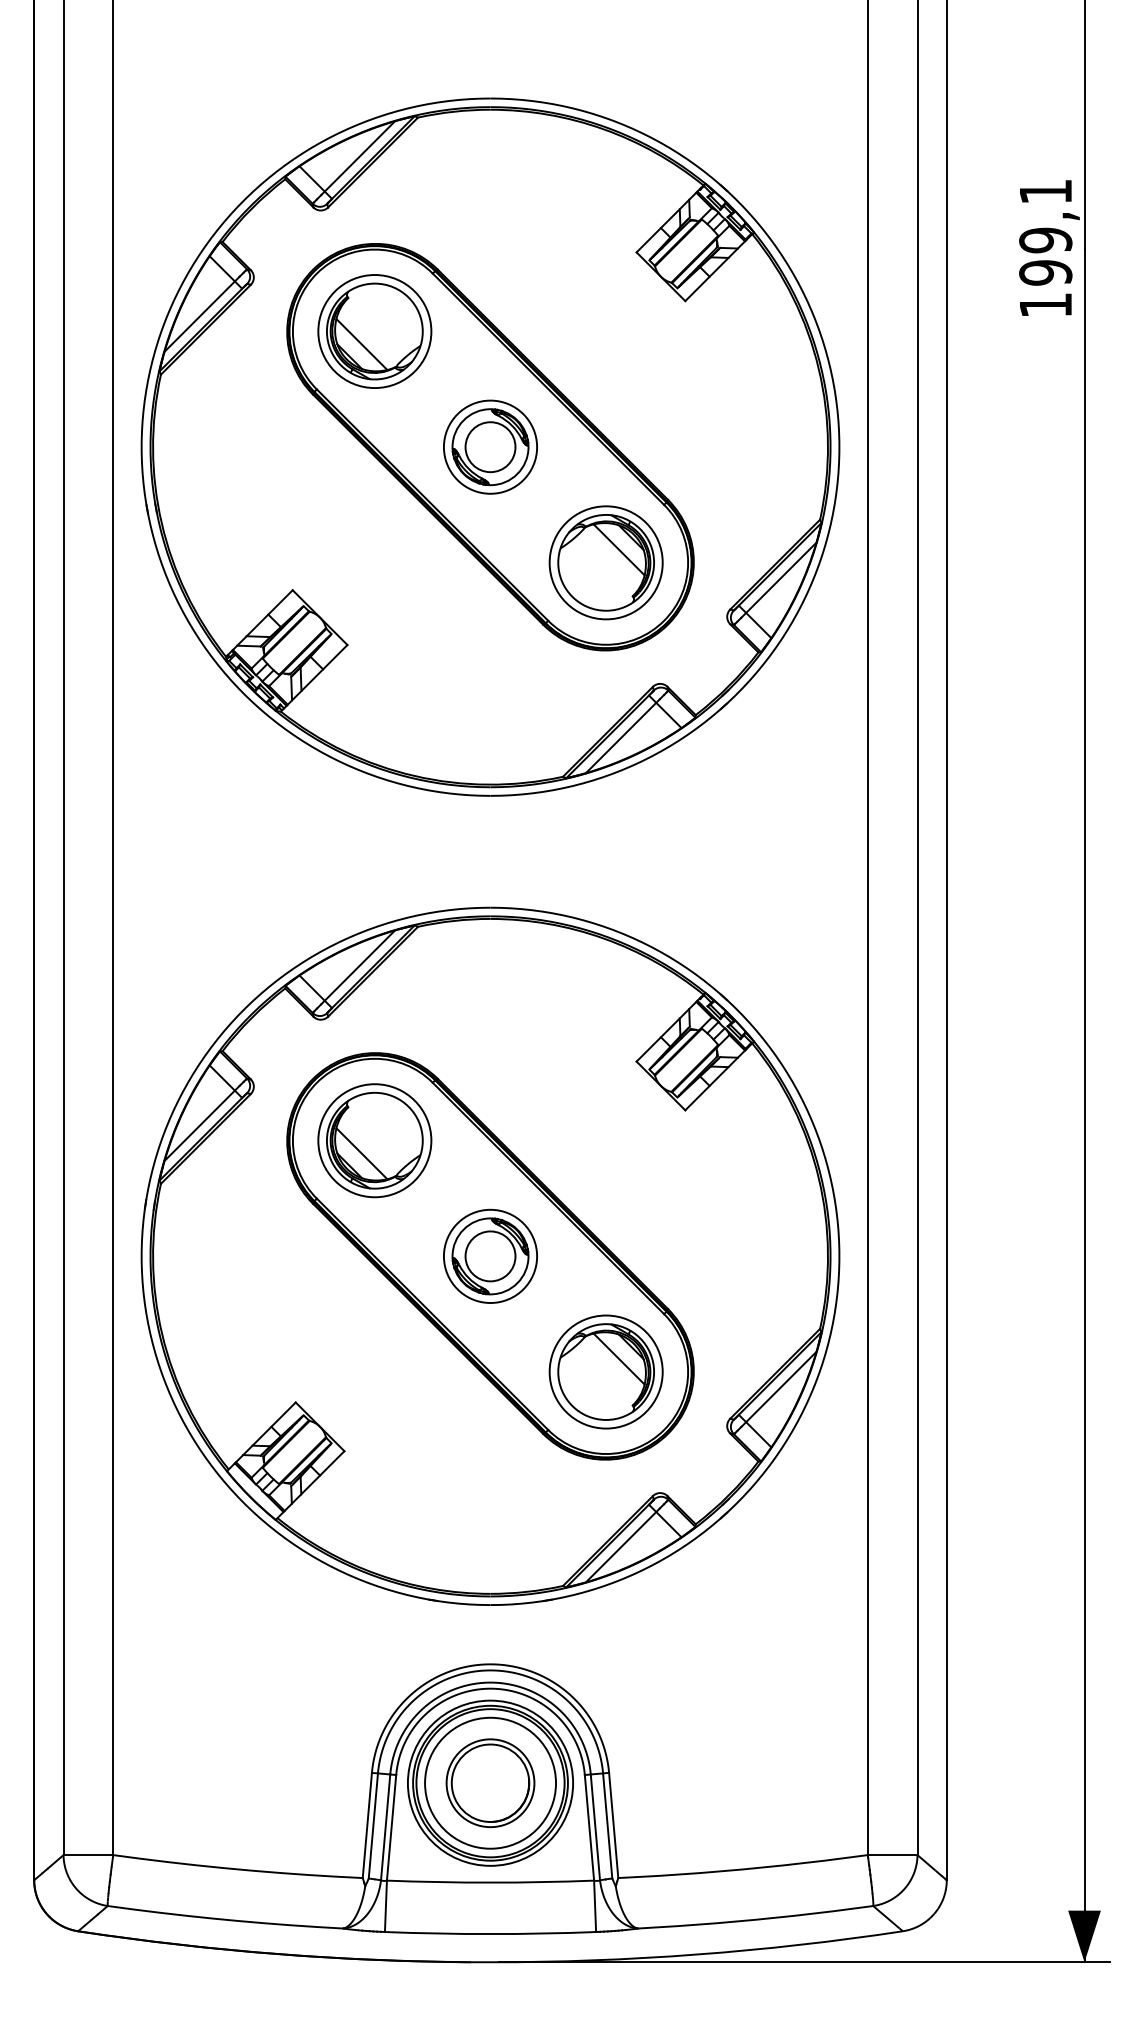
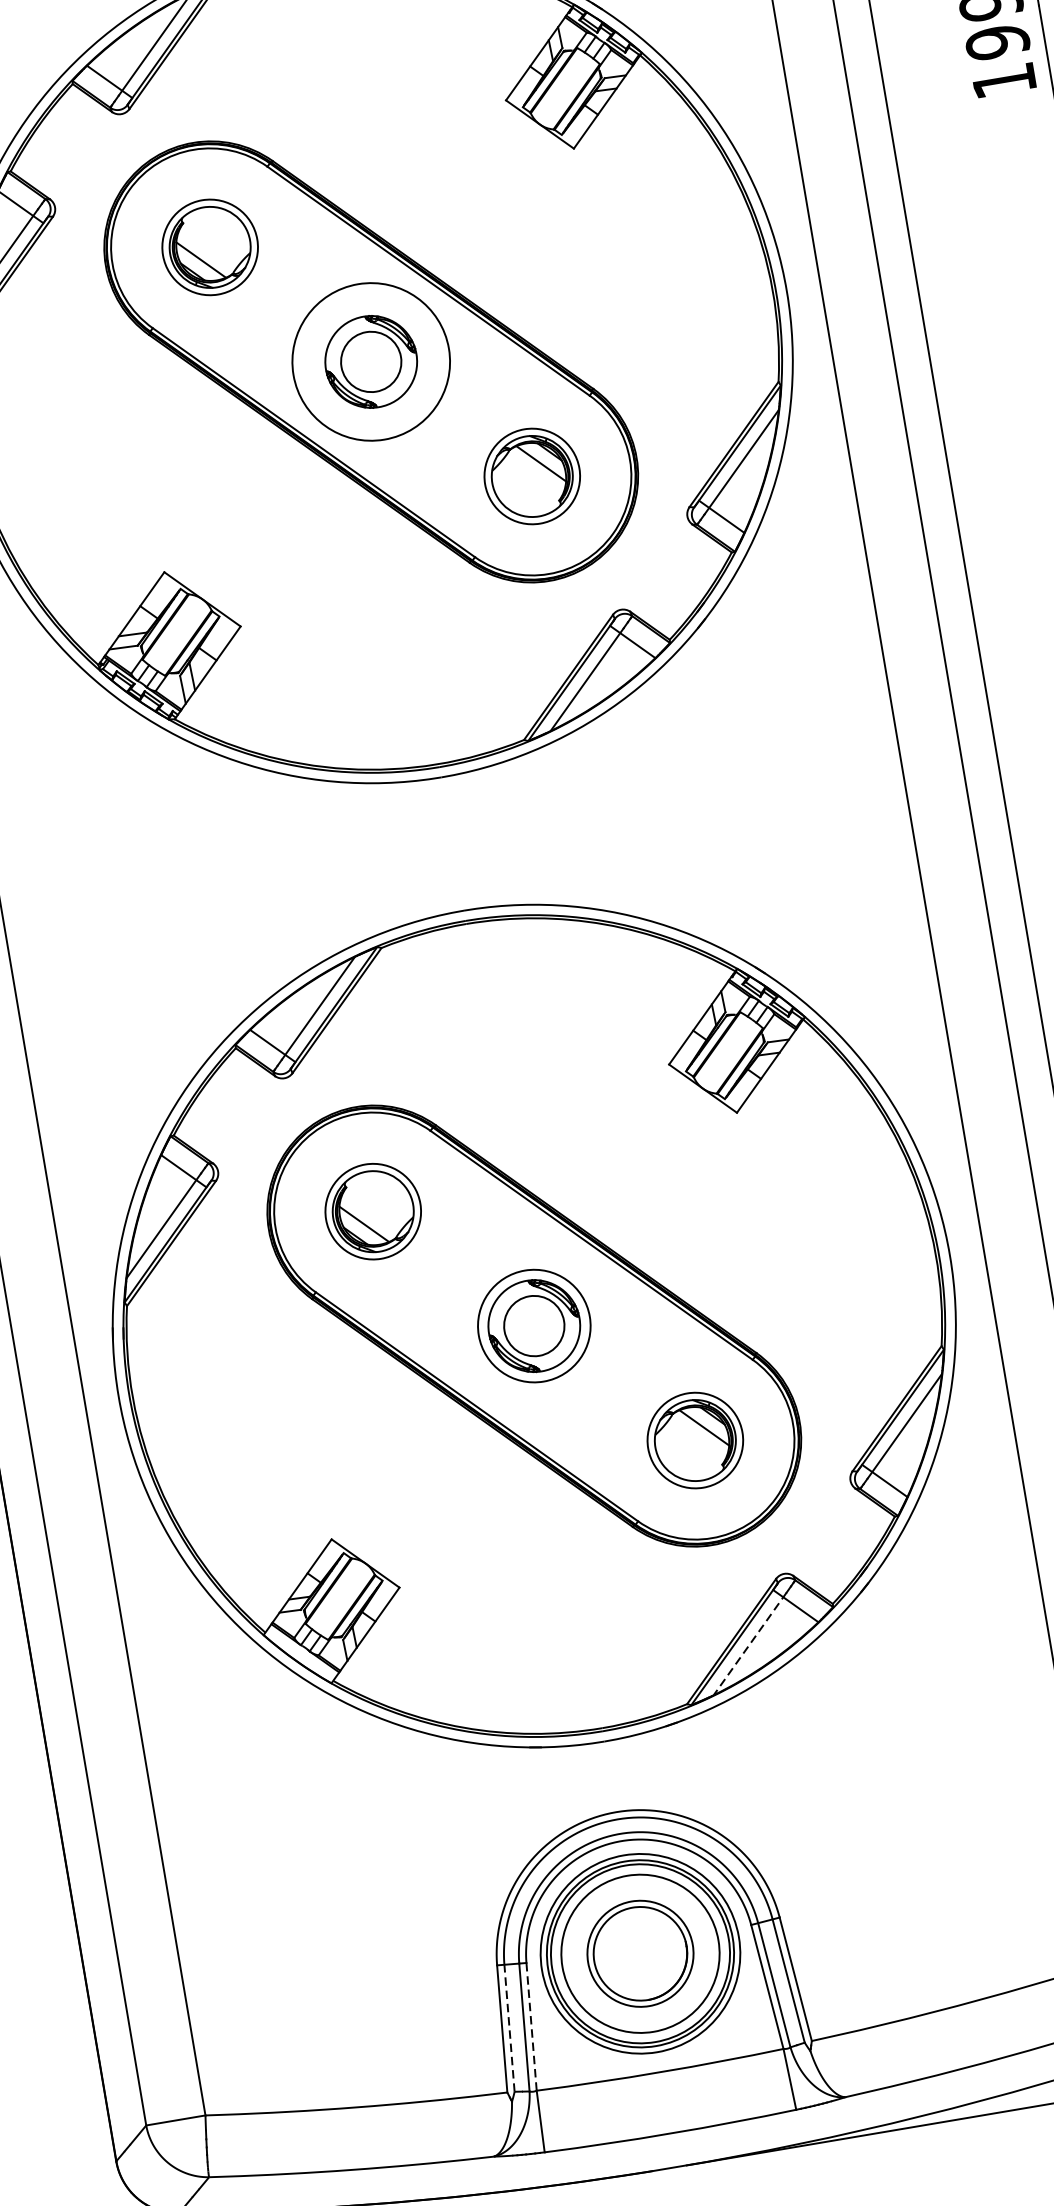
part: (374, 331) -> (209, 247), size x0.7
circle: (490, 446) -> (371, 361), size x1.4
part: (605, 562) -> (531, 476), size x0.7
part: (374, 1140) -> (372, 1211), size x0.7
part: (605, 1371) -> (694, 1440), size x0.7
line: (622, 1545) -> (749, 1643), solid -> dashed
line: (373, 1825) -> (509, 2027), solid -> dashed
line: (391, 1827) -> (531, 2026), solid -> dashed

